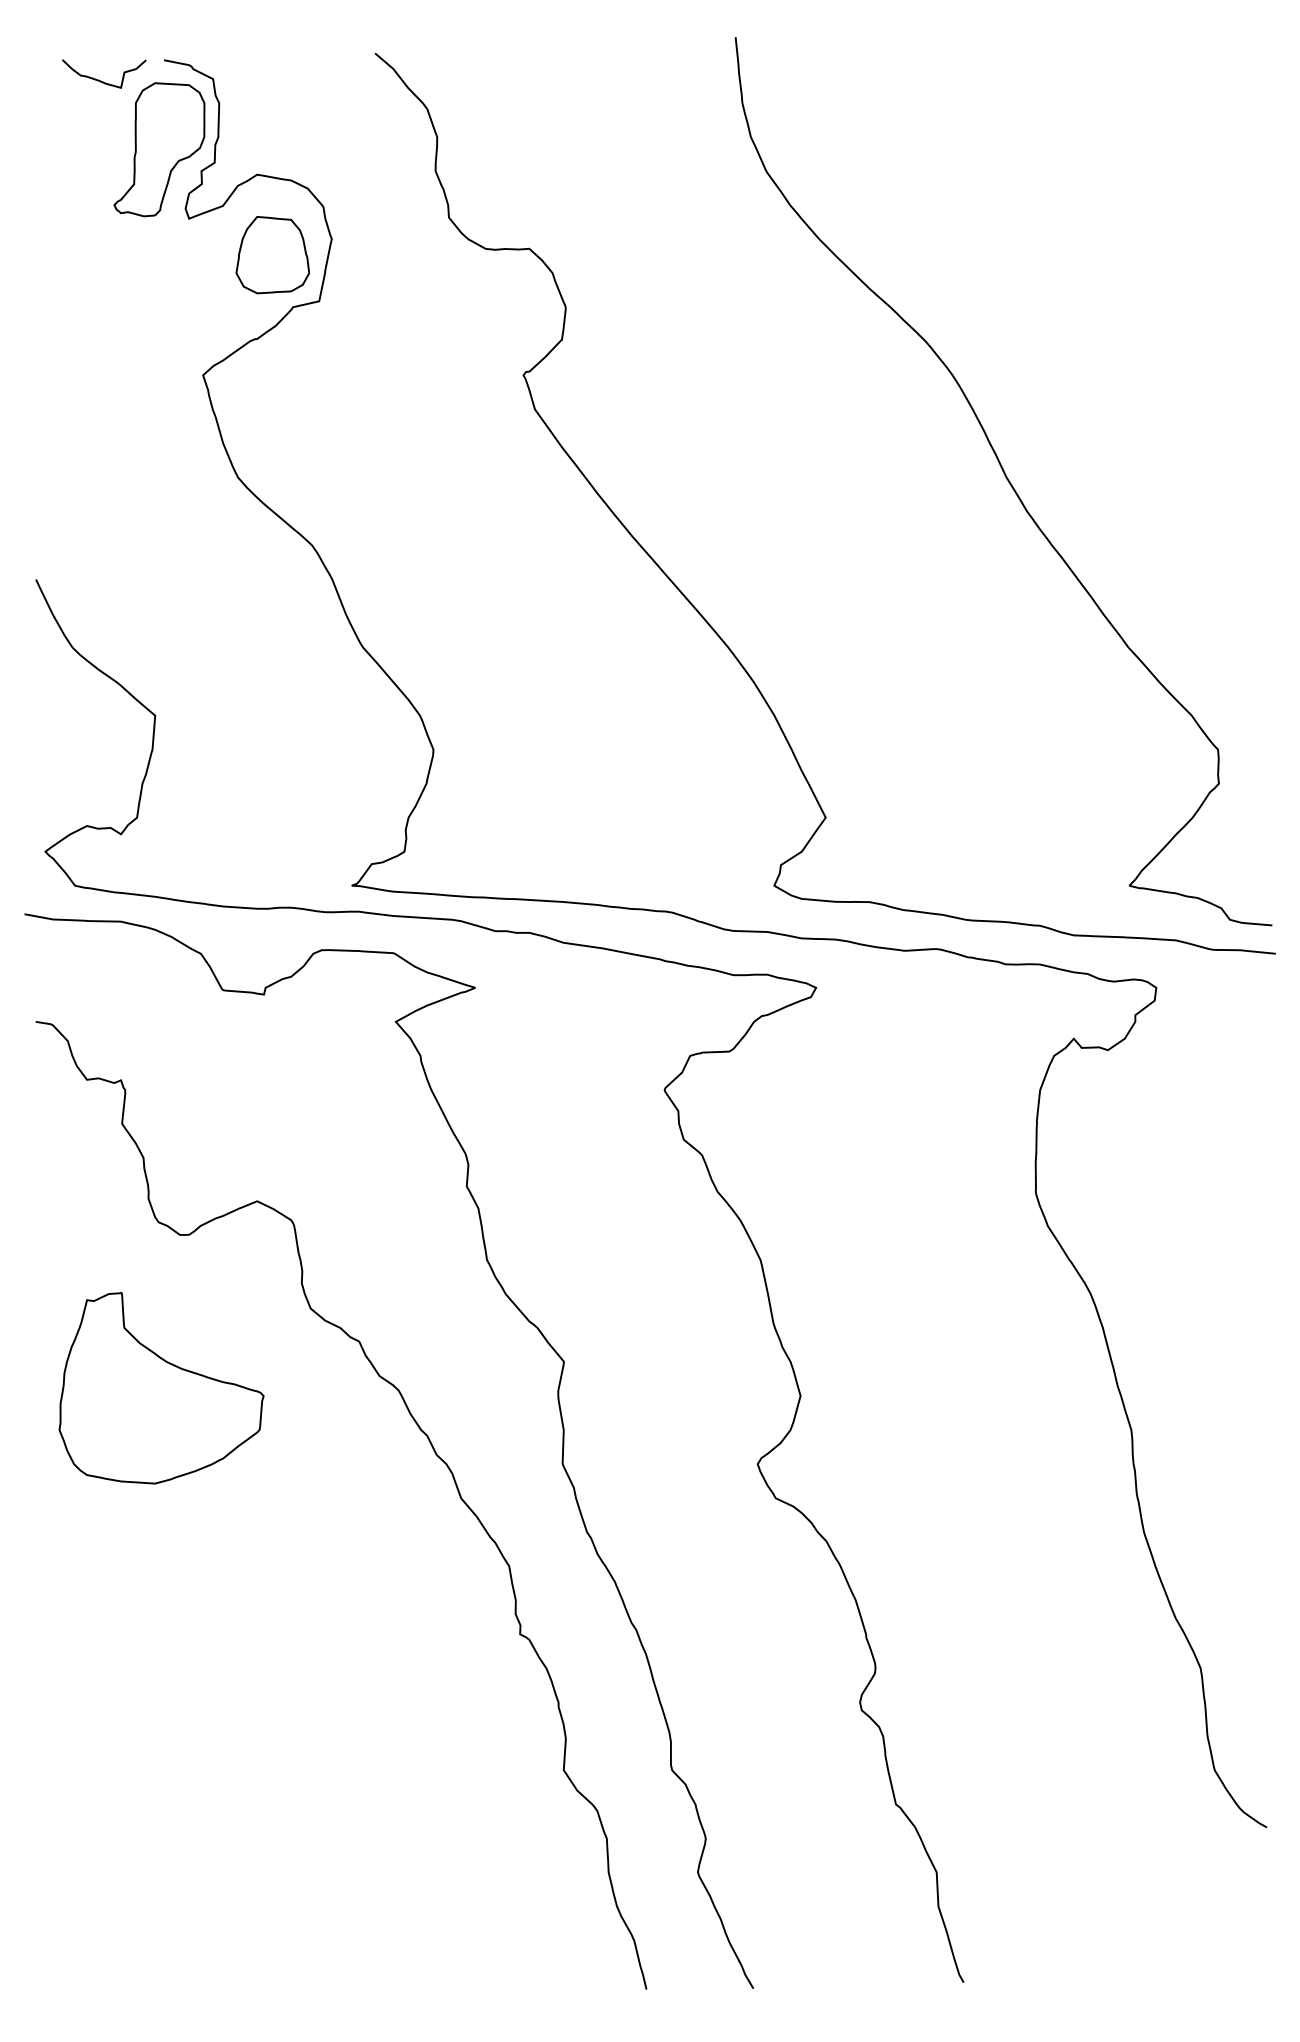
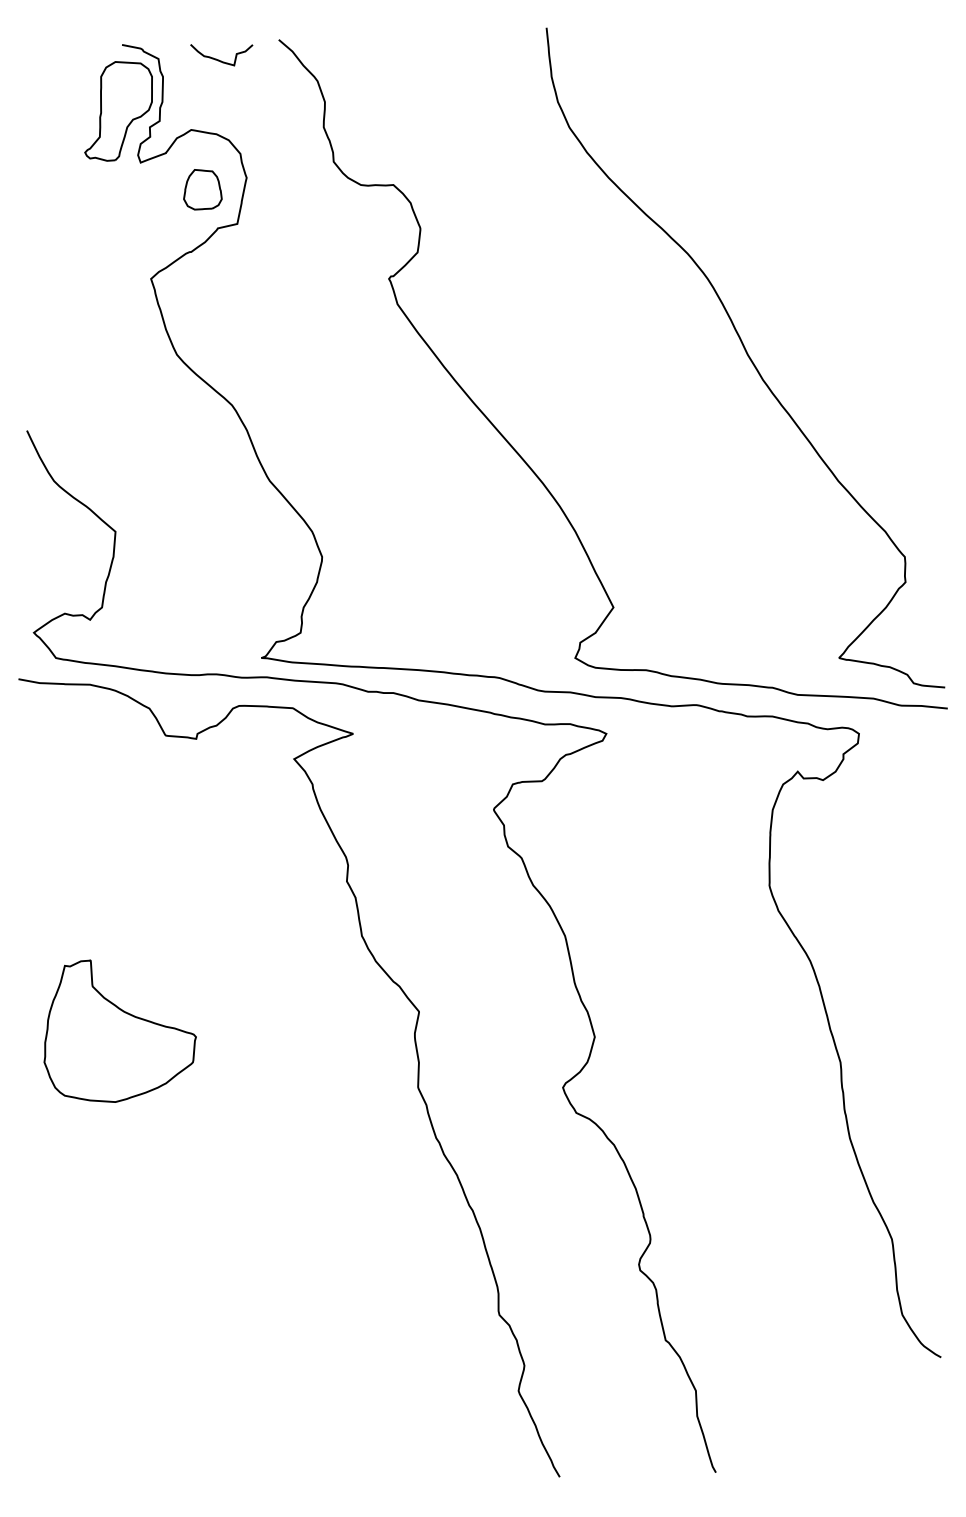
curve: (101, 80) -> (219, 59), moved
part: (272, 255) -> (202, 189), size x0.7
curve: (436, 1456) -> (324, 1081), removed

